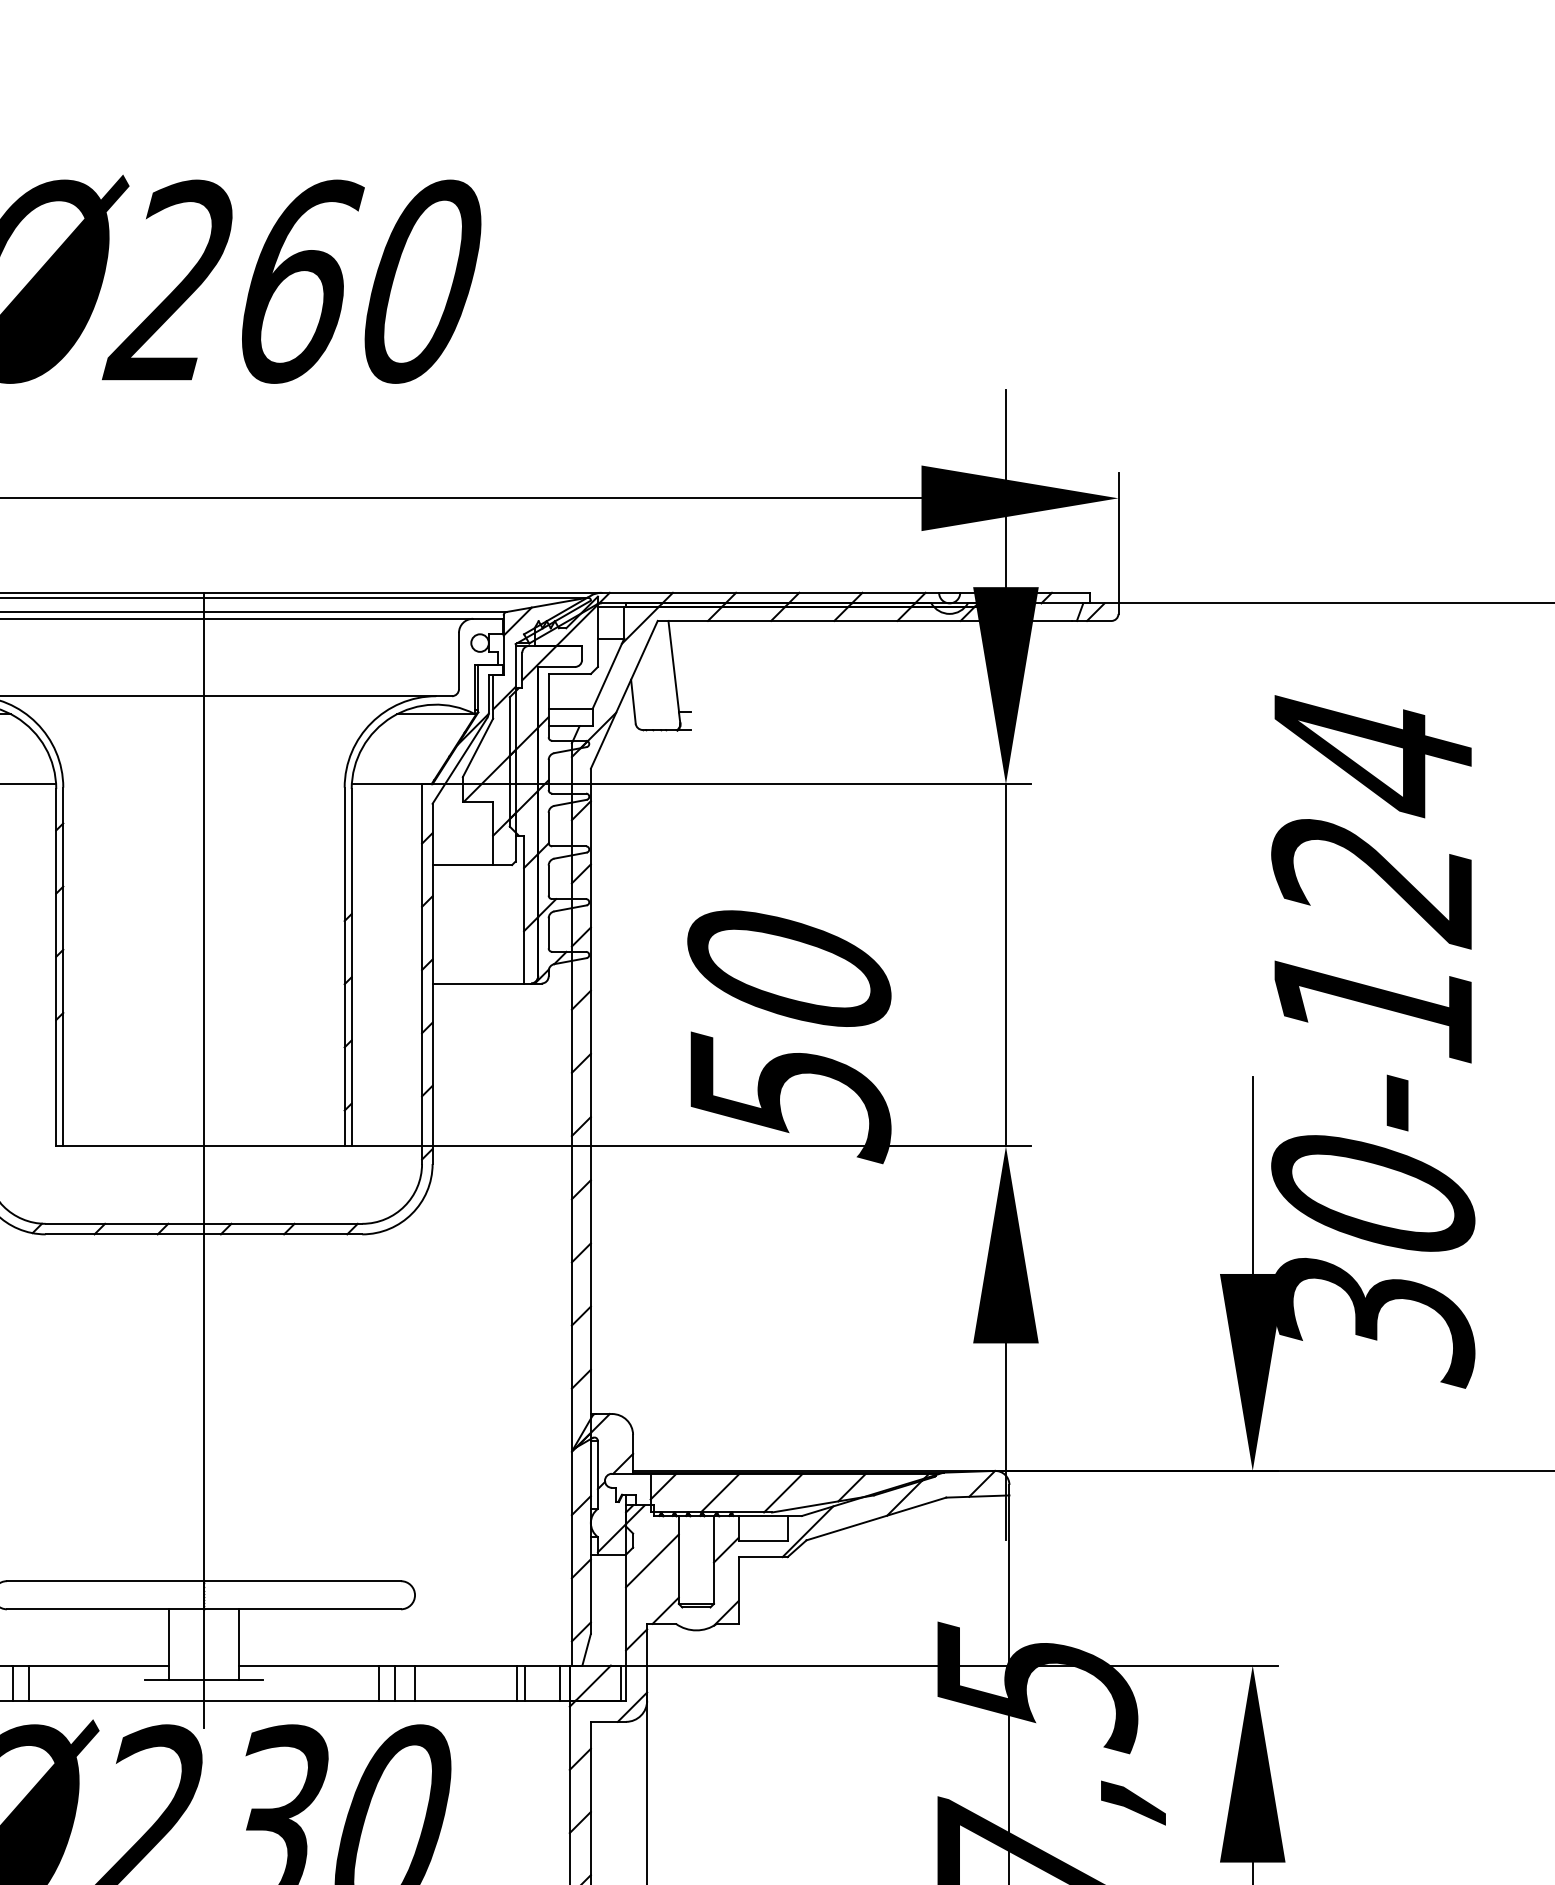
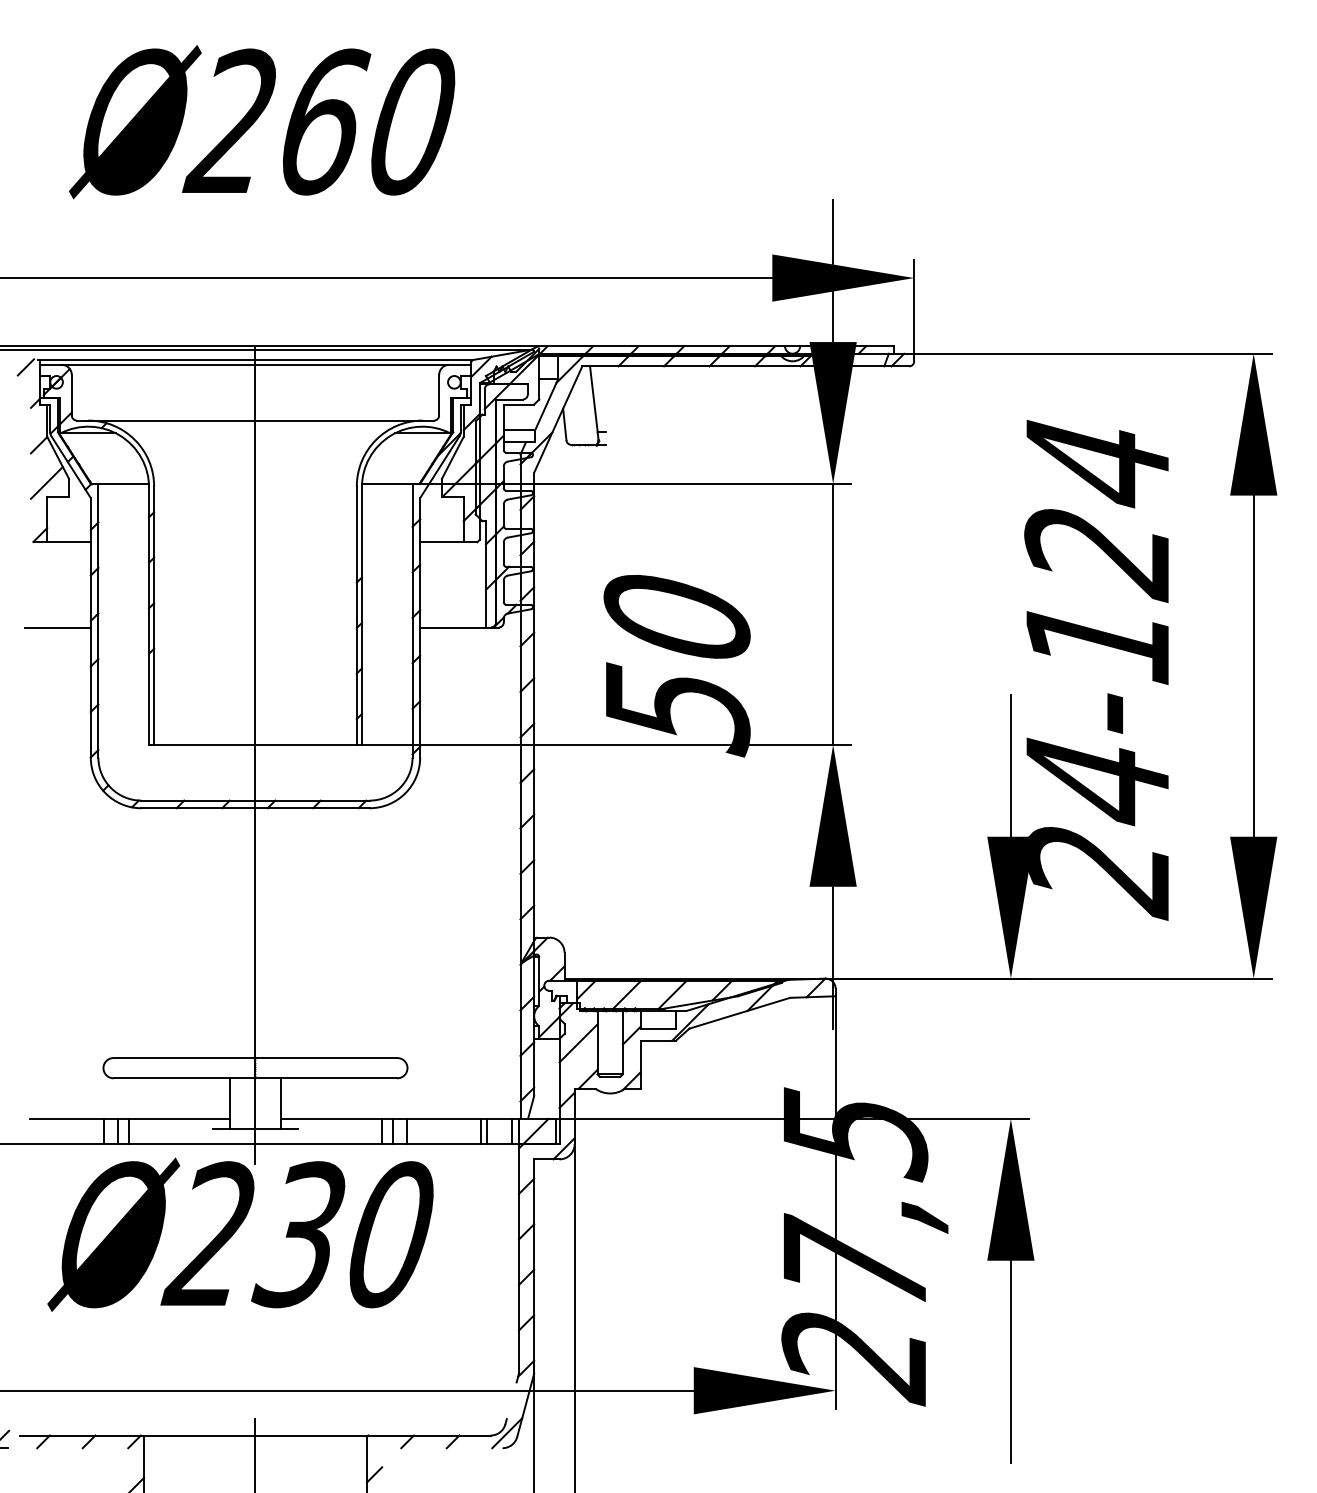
text: (1372, 1262) -> (1097, 828), 30-124 -> 24-124

